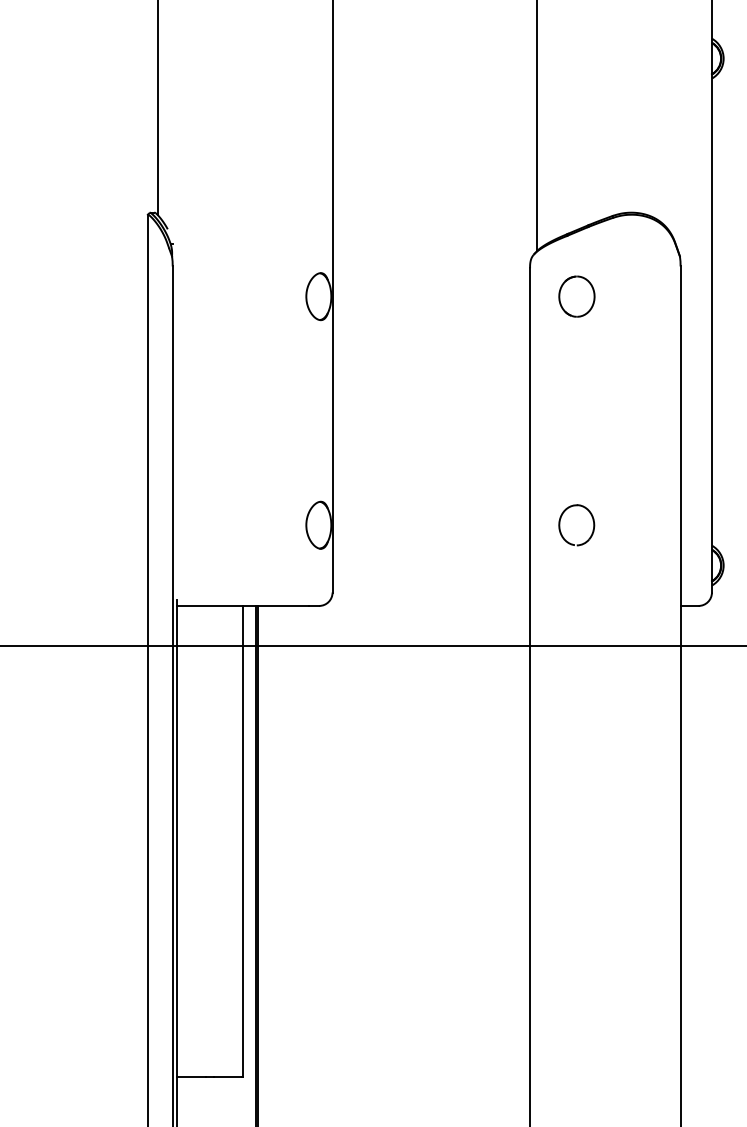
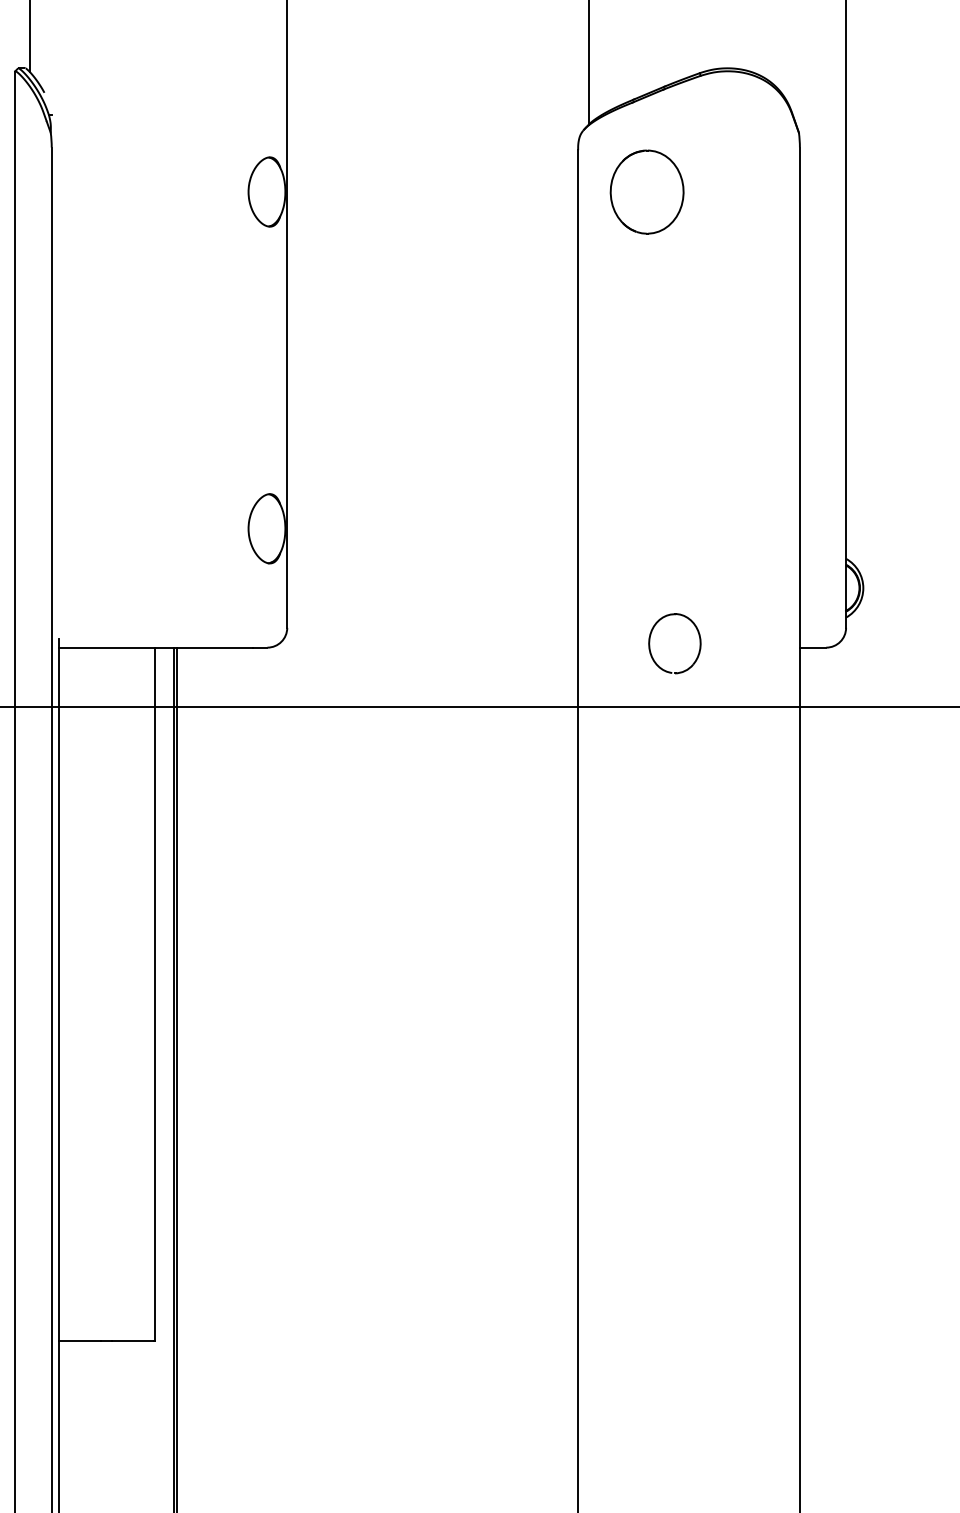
part: (576, 296) -> (646, 191), size x1.4
part: (560, 525) -> (650, 644), moved

